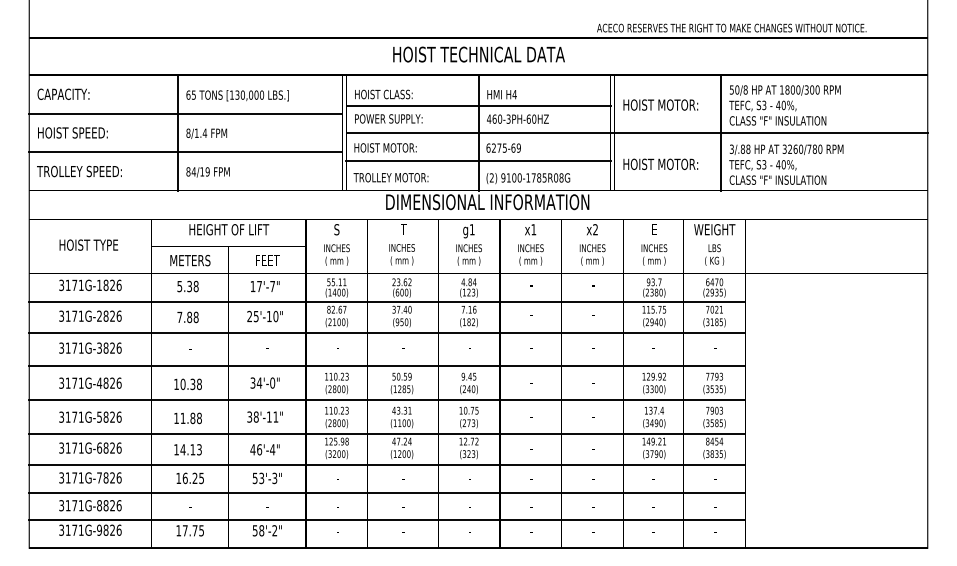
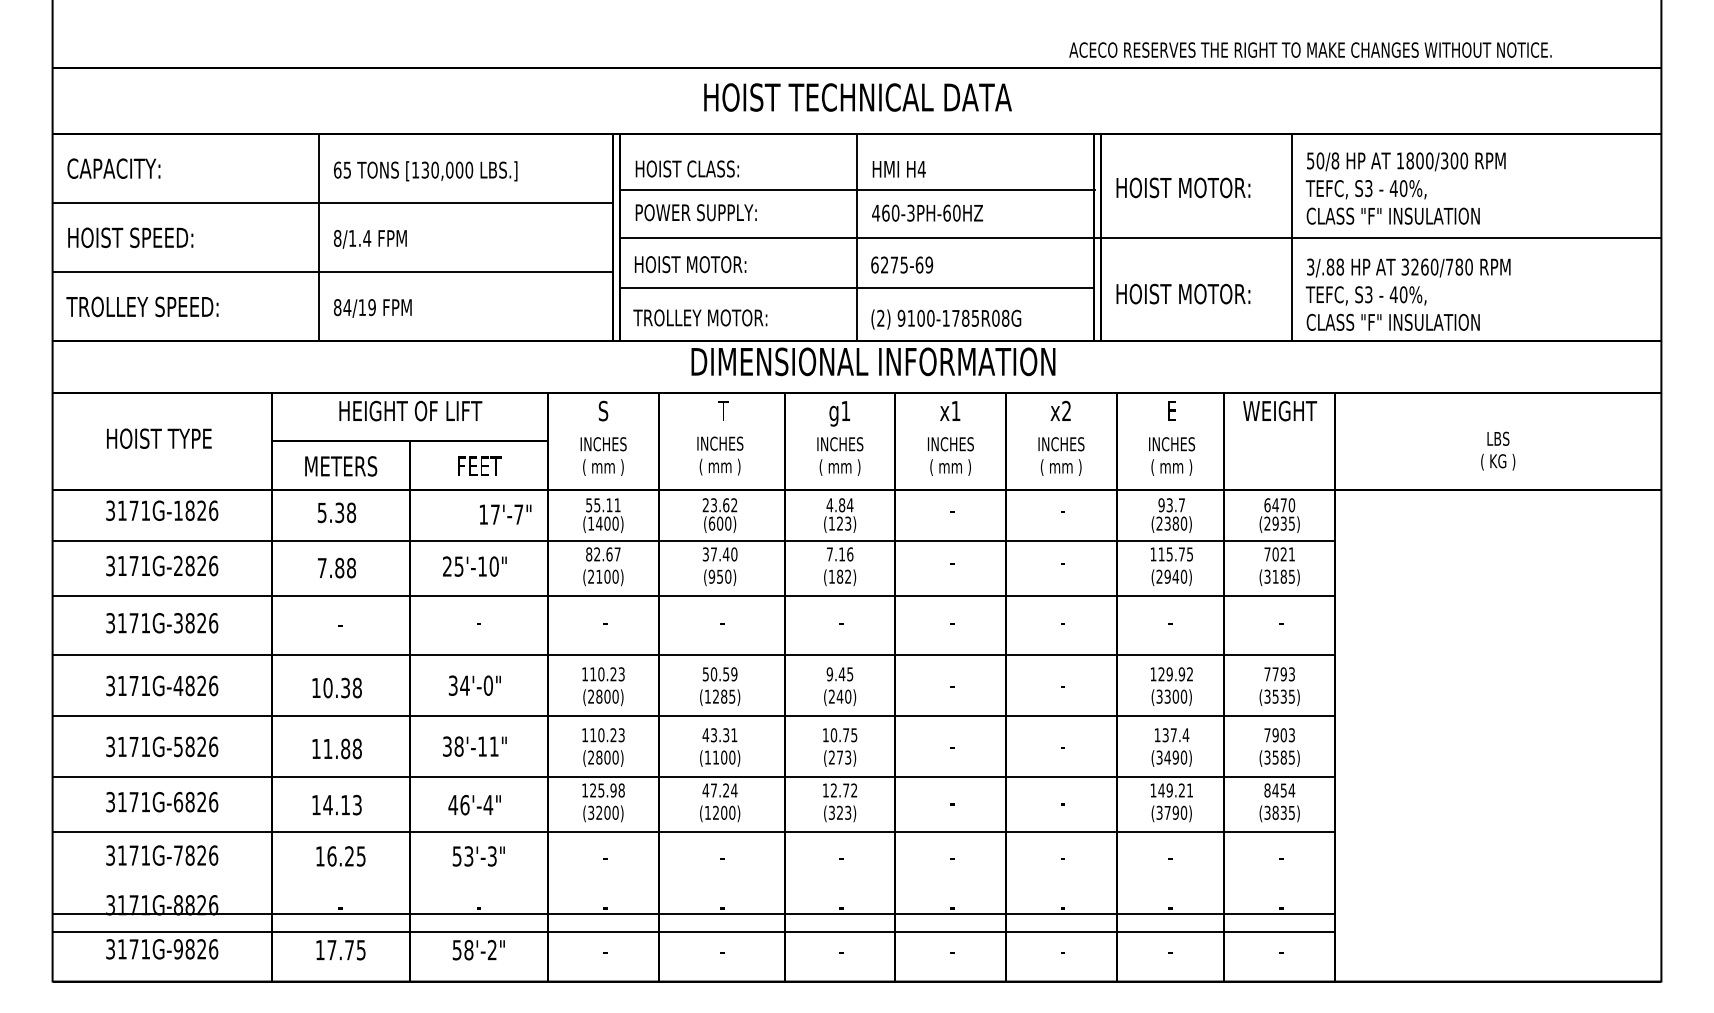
text: (714, 254) -> (1498, 450), moved
text: (265, 286) -> (506, 514), moved
line: (387, 492) -> (694, 913), moved

